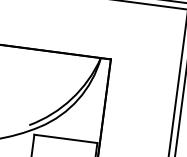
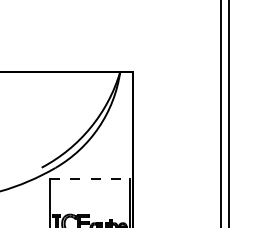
line: (66, 138) -> (90, 178), solid -> dashed

